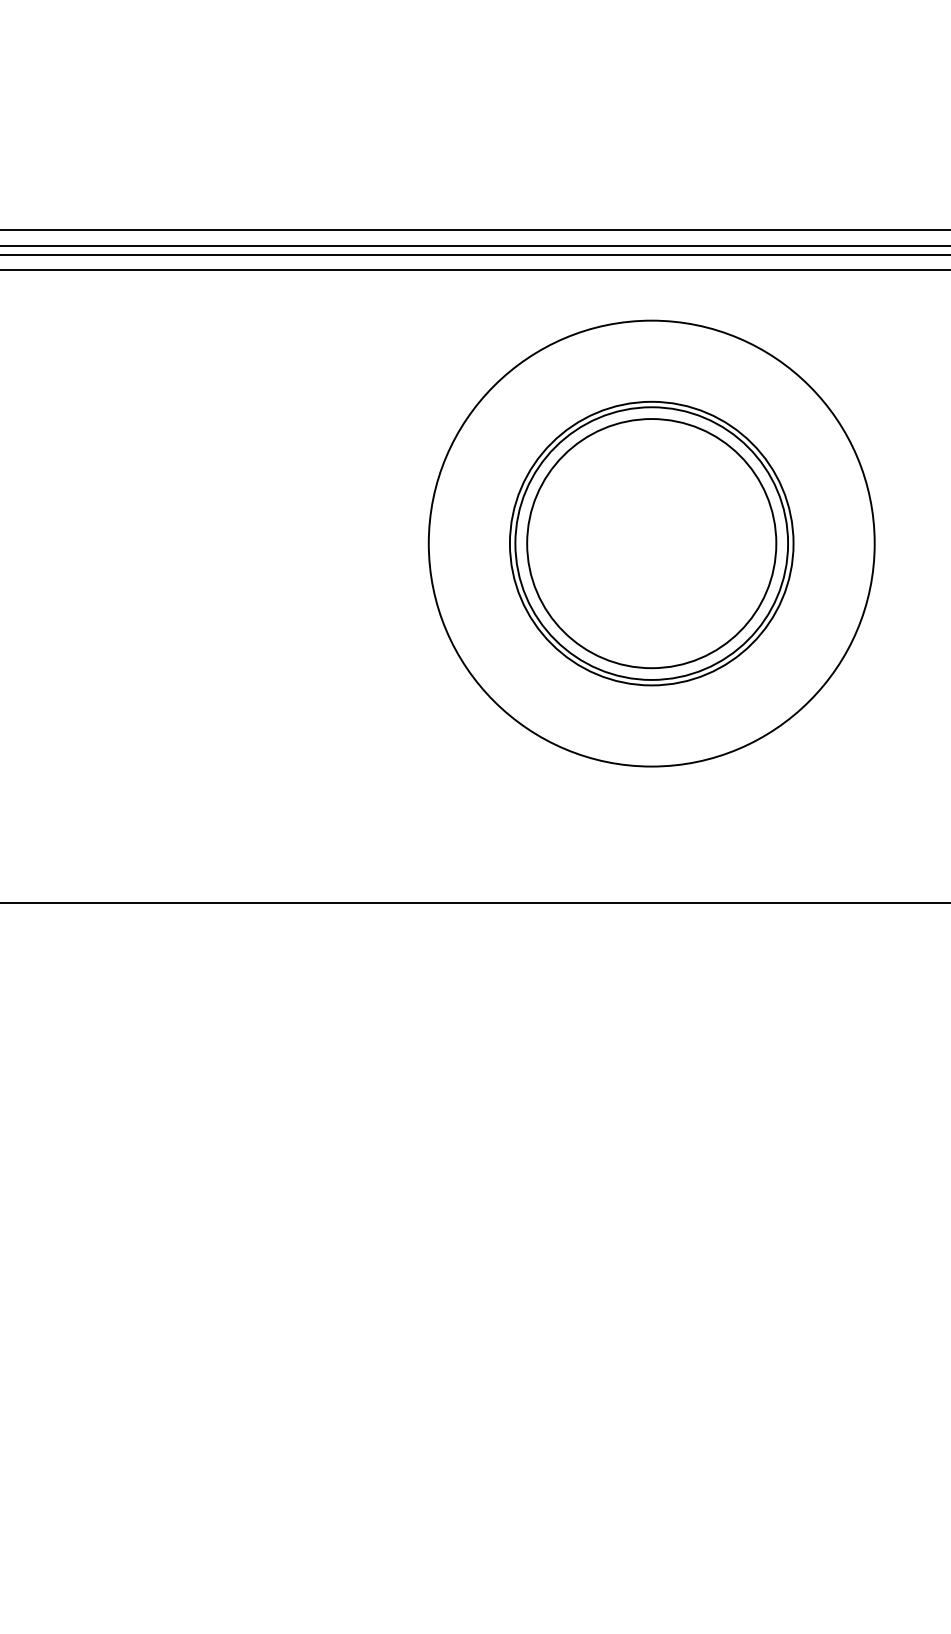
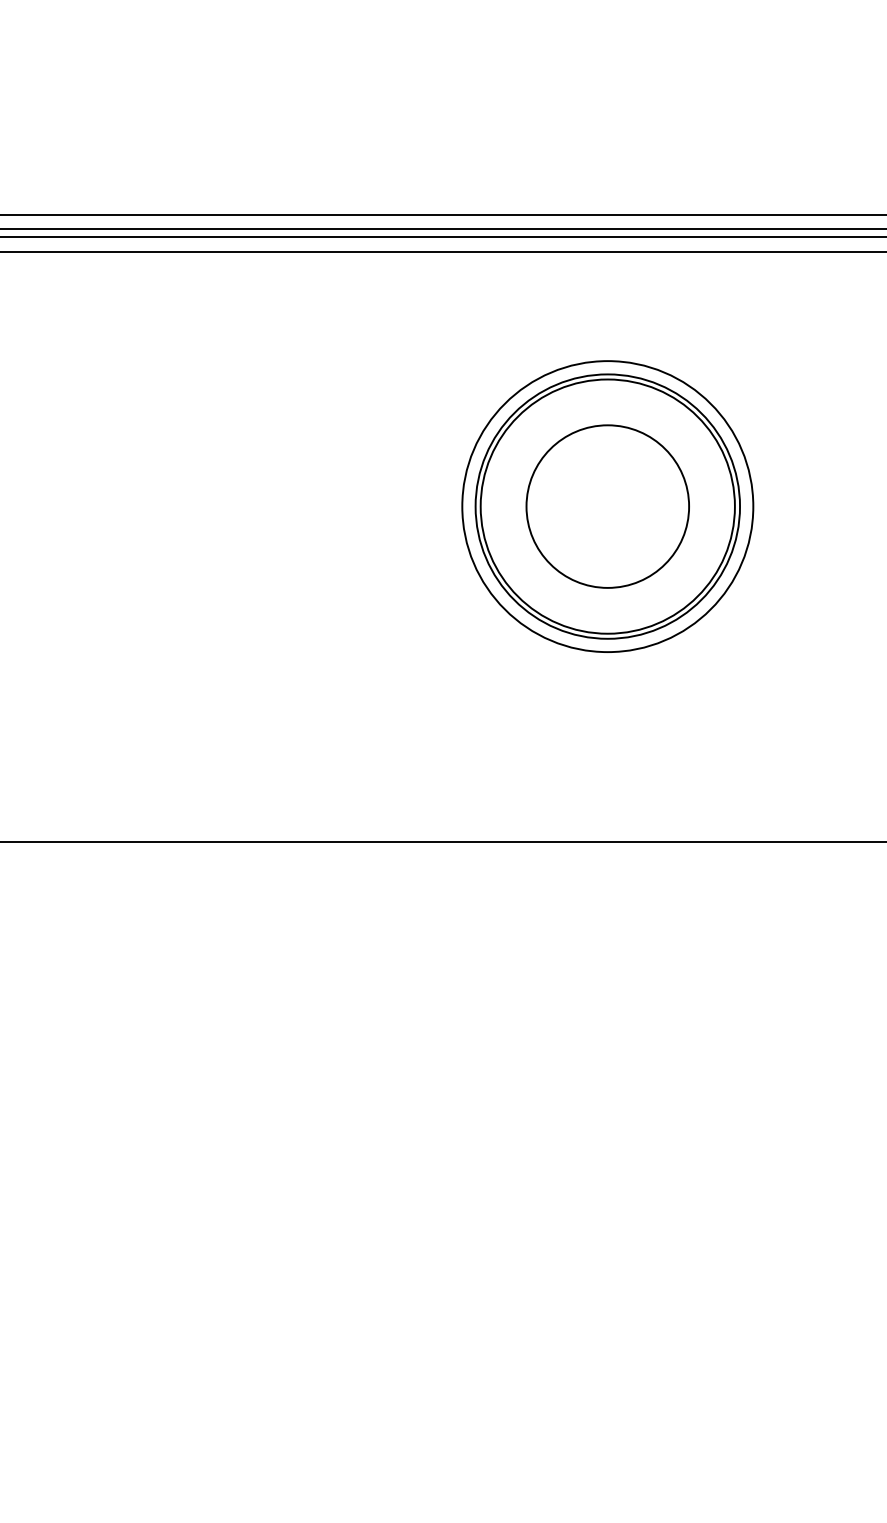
circle: (651, 543) -> (607, 506), size x0.7
circle: (651, 543) -> (607, 506), size x0.7

